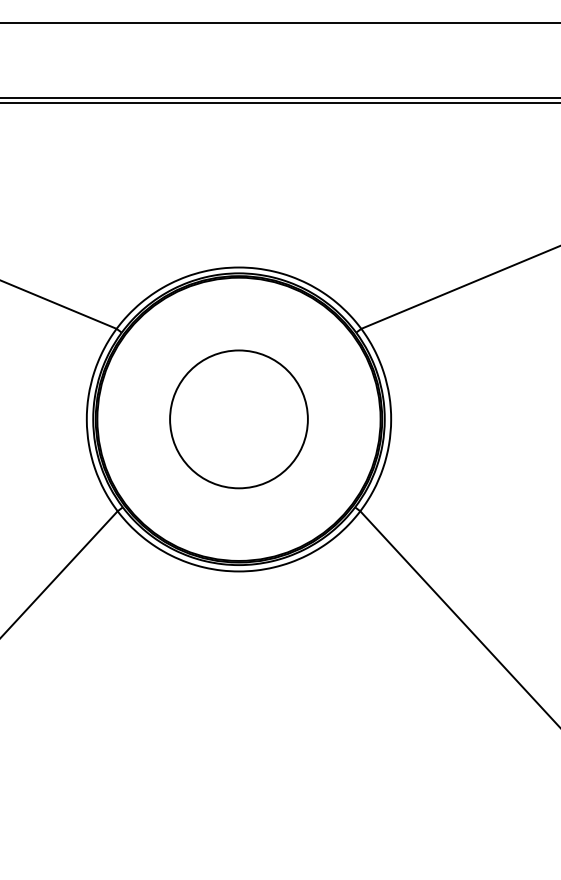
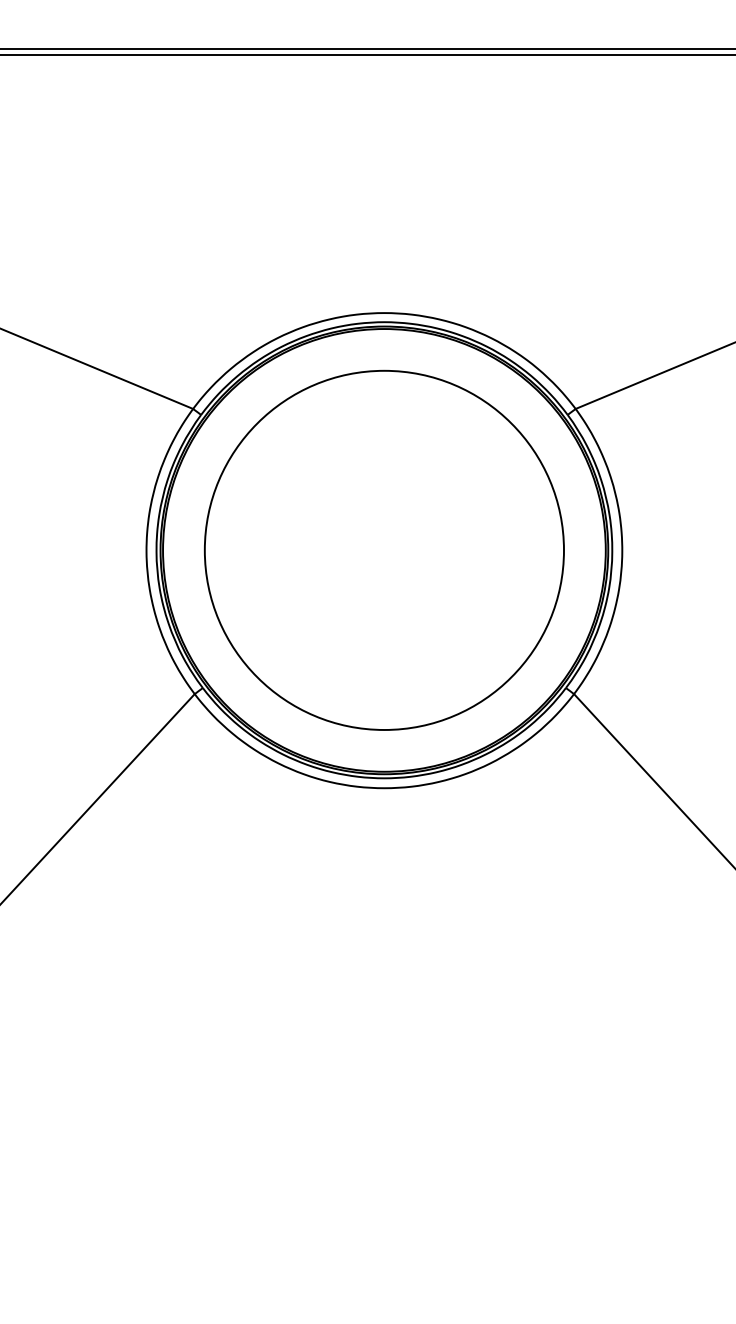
circle: (238, 419) -> (383, 550), size x1.67

